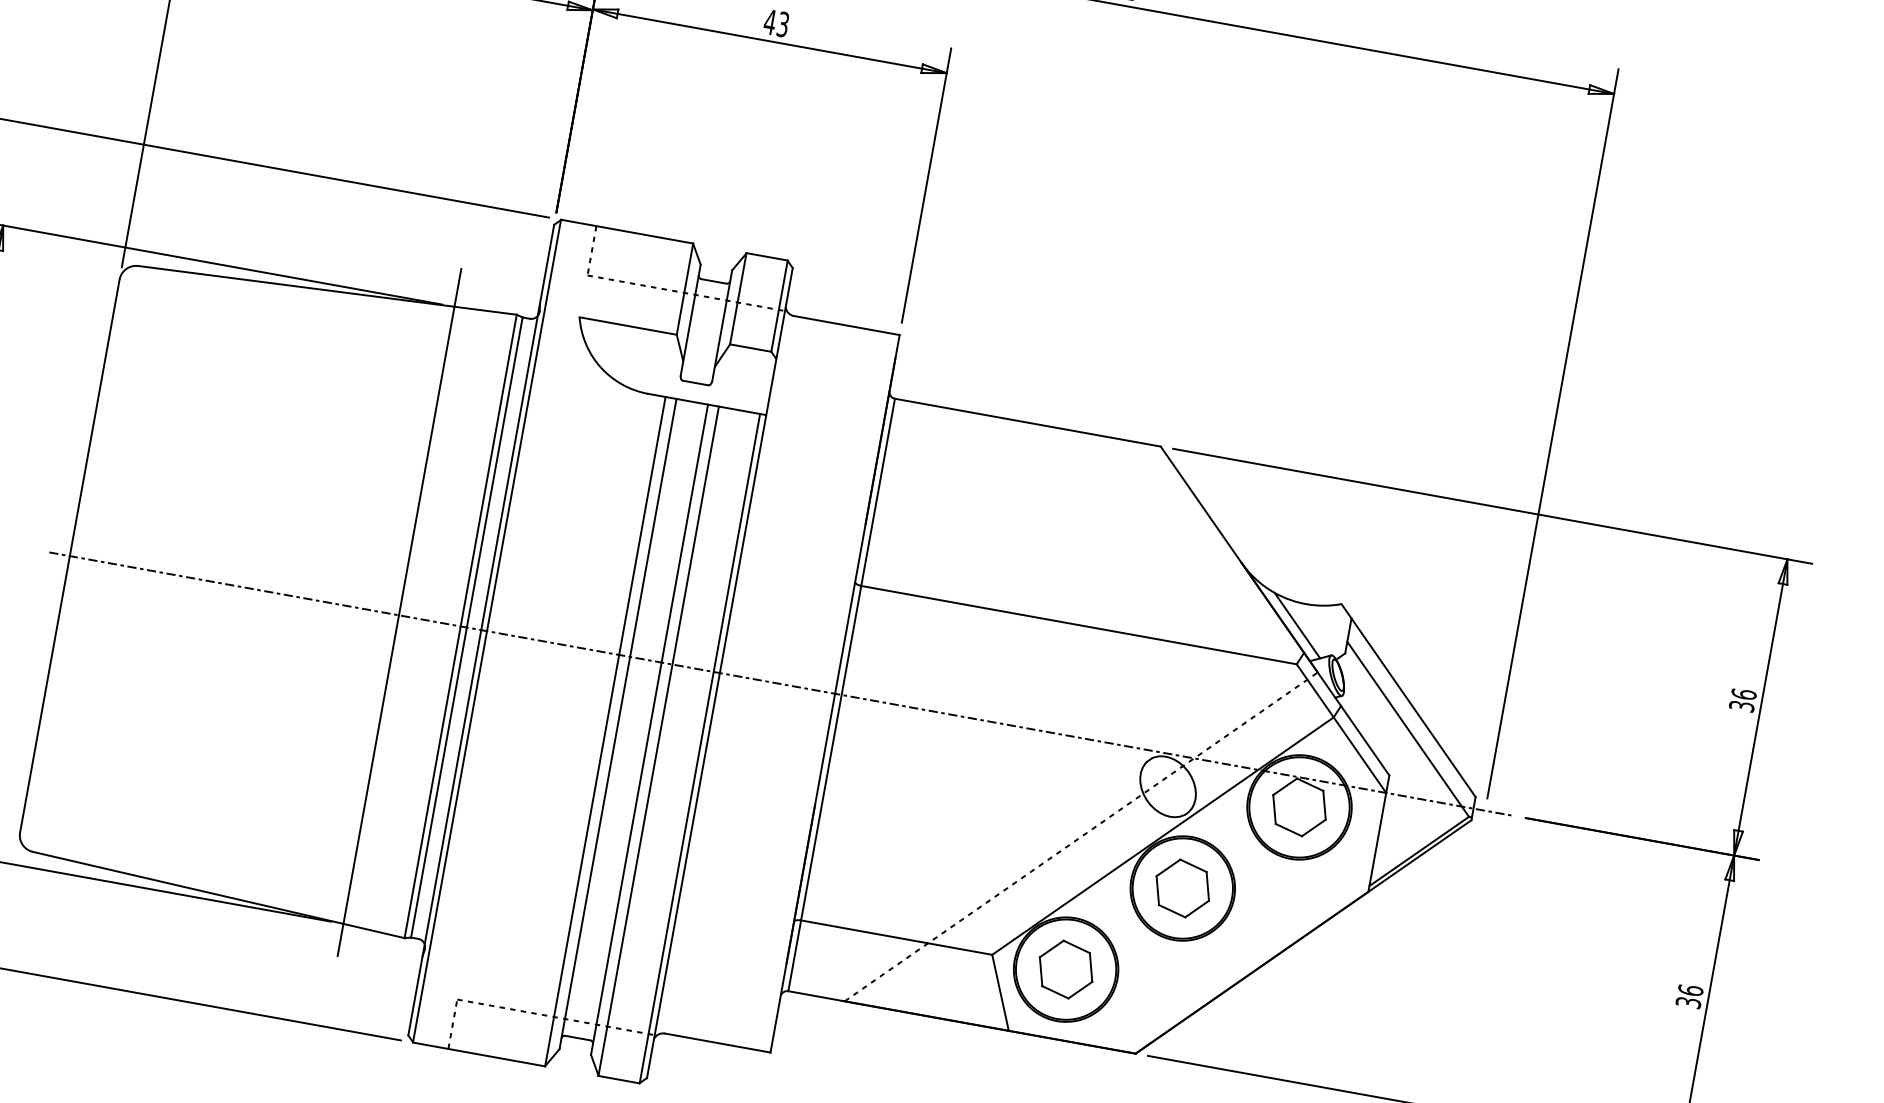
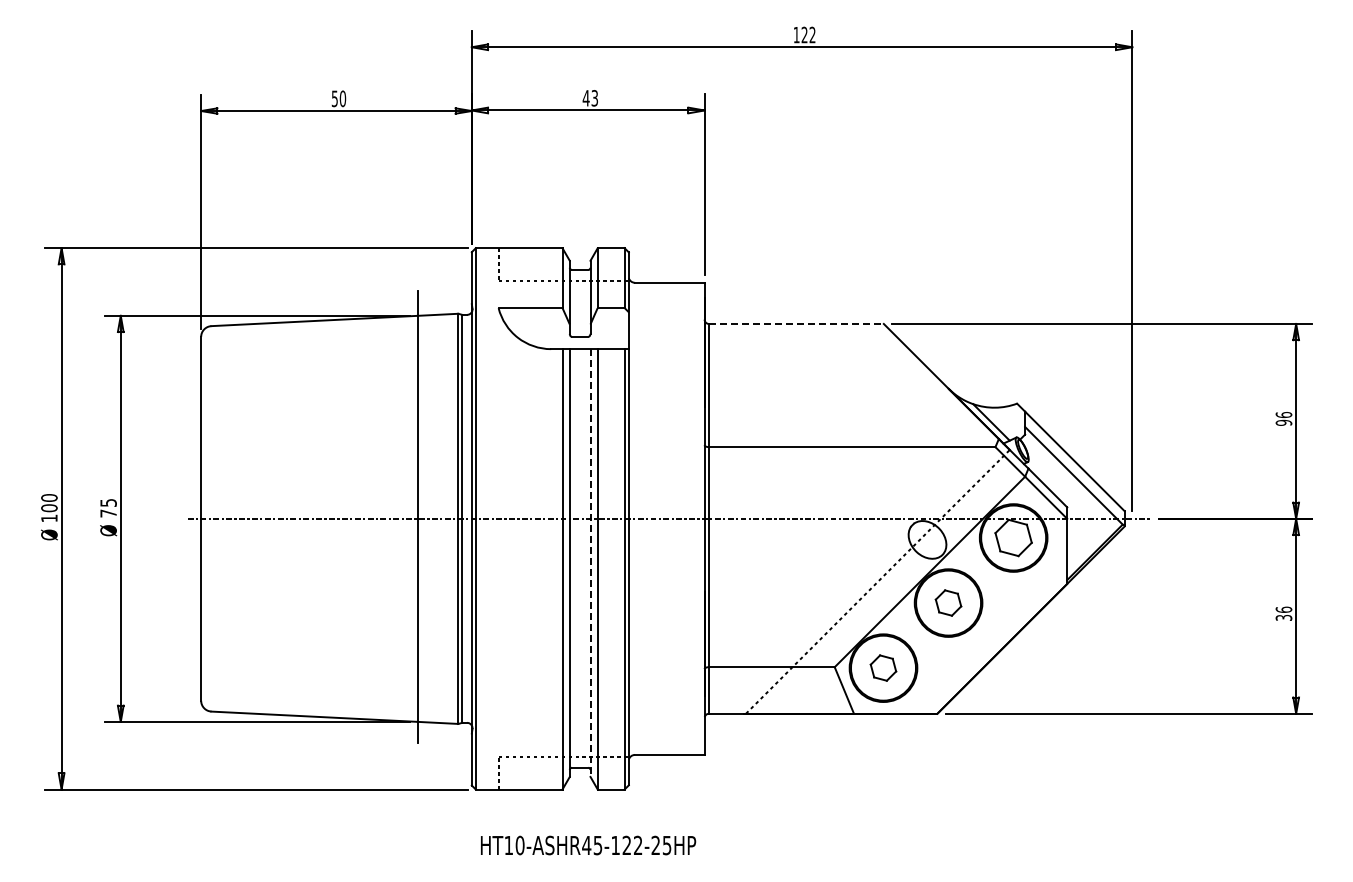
line: (1028, 421) -> (796, 323), solid -> dashed
text: (1741, 705) -> (1283, 422), 36 -> 96
line: (649, 730) -> (590, 563), solid -> dashed
part: (1182, 887) -> (948, 602), size x0.7
part: (1066, 968) -> (883, 667), size x0.7

